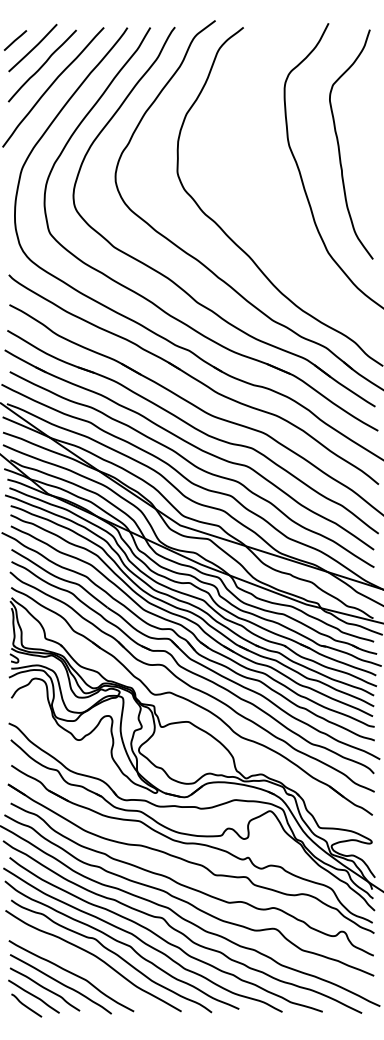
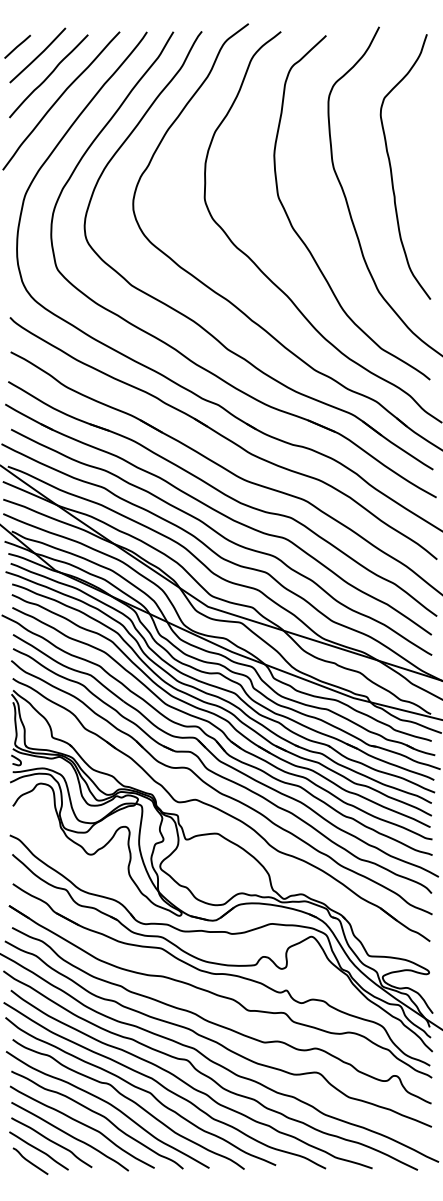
curve: (265, 211) -> (306, 244), added
curve: (86, 966) -> (99, 1116), added

